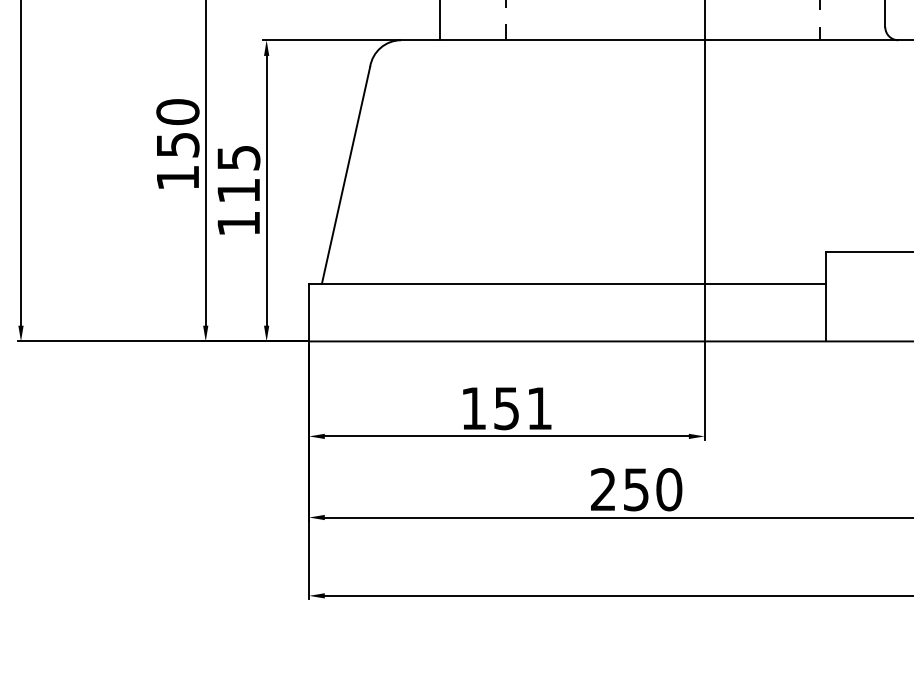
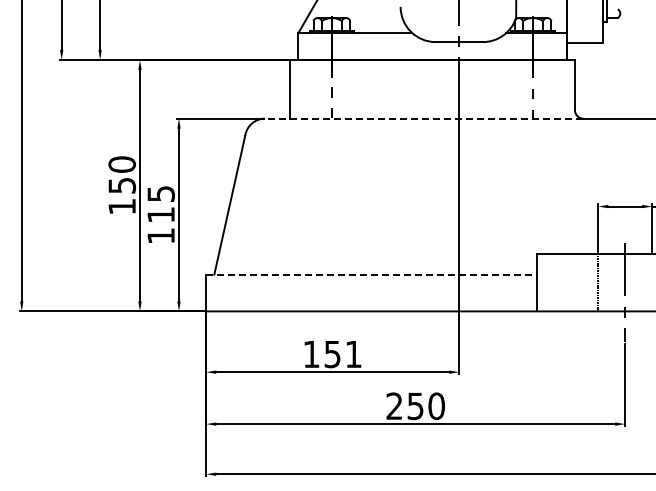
line: (648, 40) -> (423, 118), solid -> dashed
line: (568, 283) -> (372, 274), solid -> dashed

